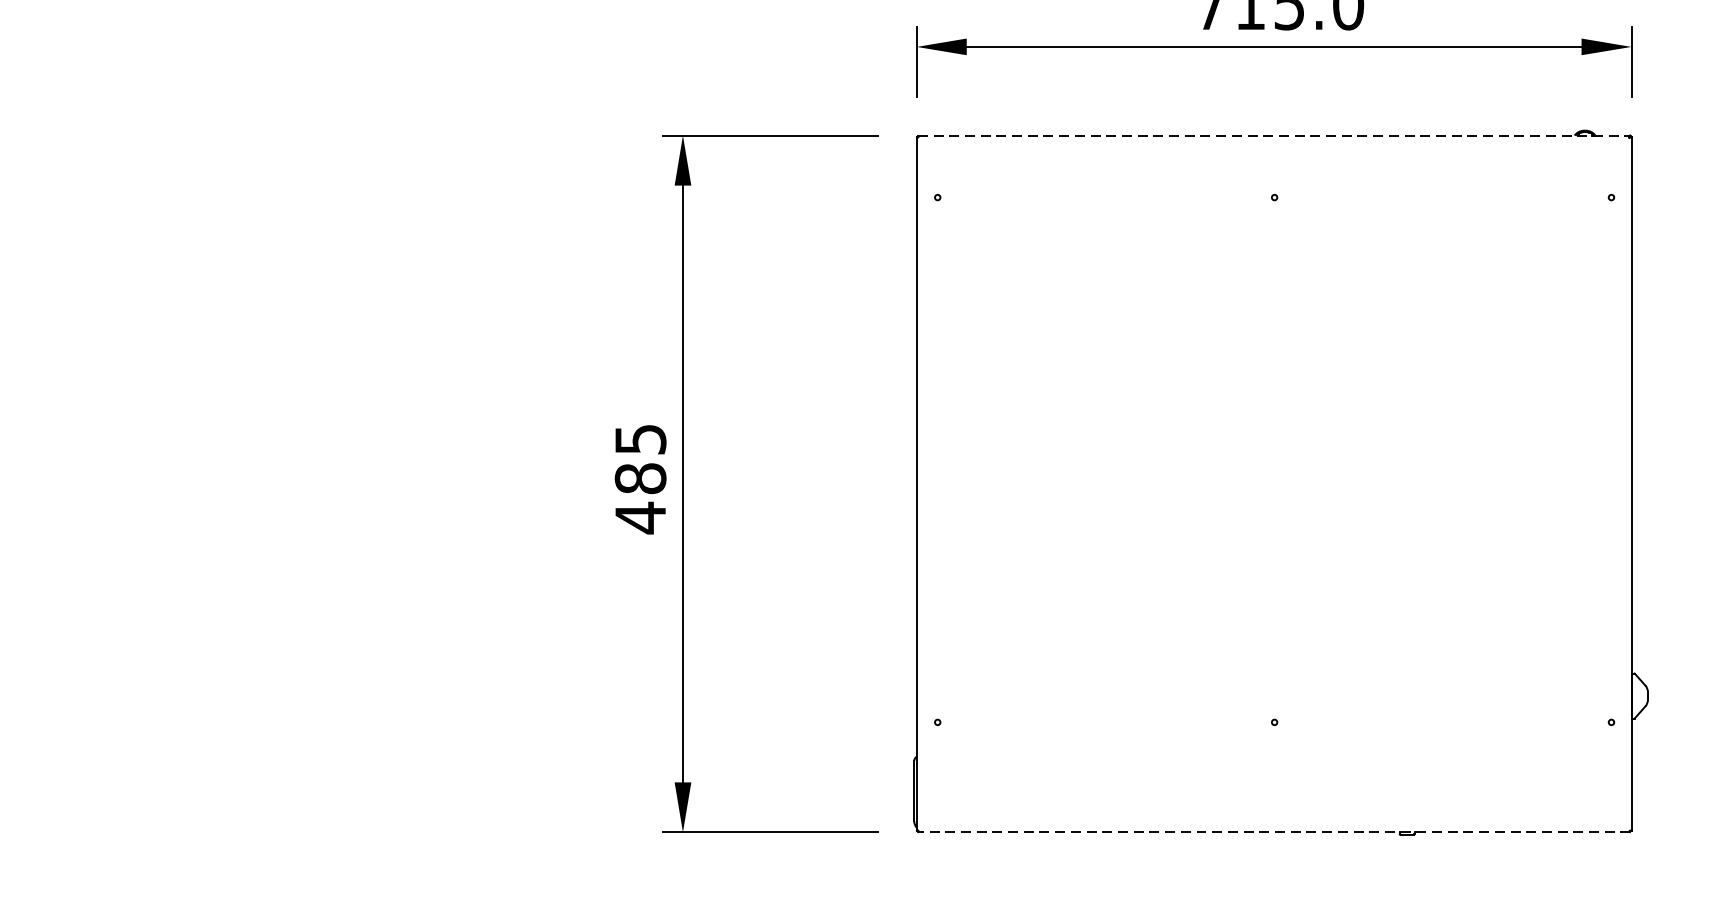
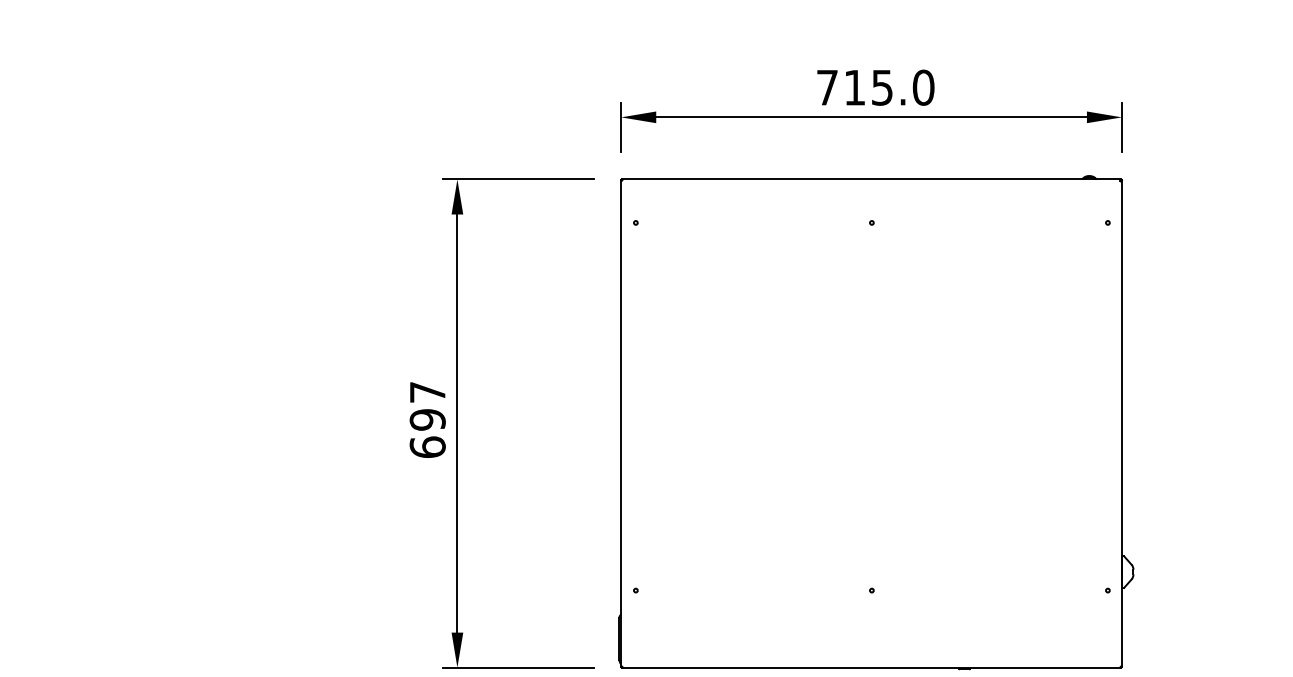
line: (1274, 135) -> (871, 179), dashed -> solid
text: (640, 479) -> (427, 420), 485 -> 697
line: (1274, 832) -> (871, 667), dashed -> solid

